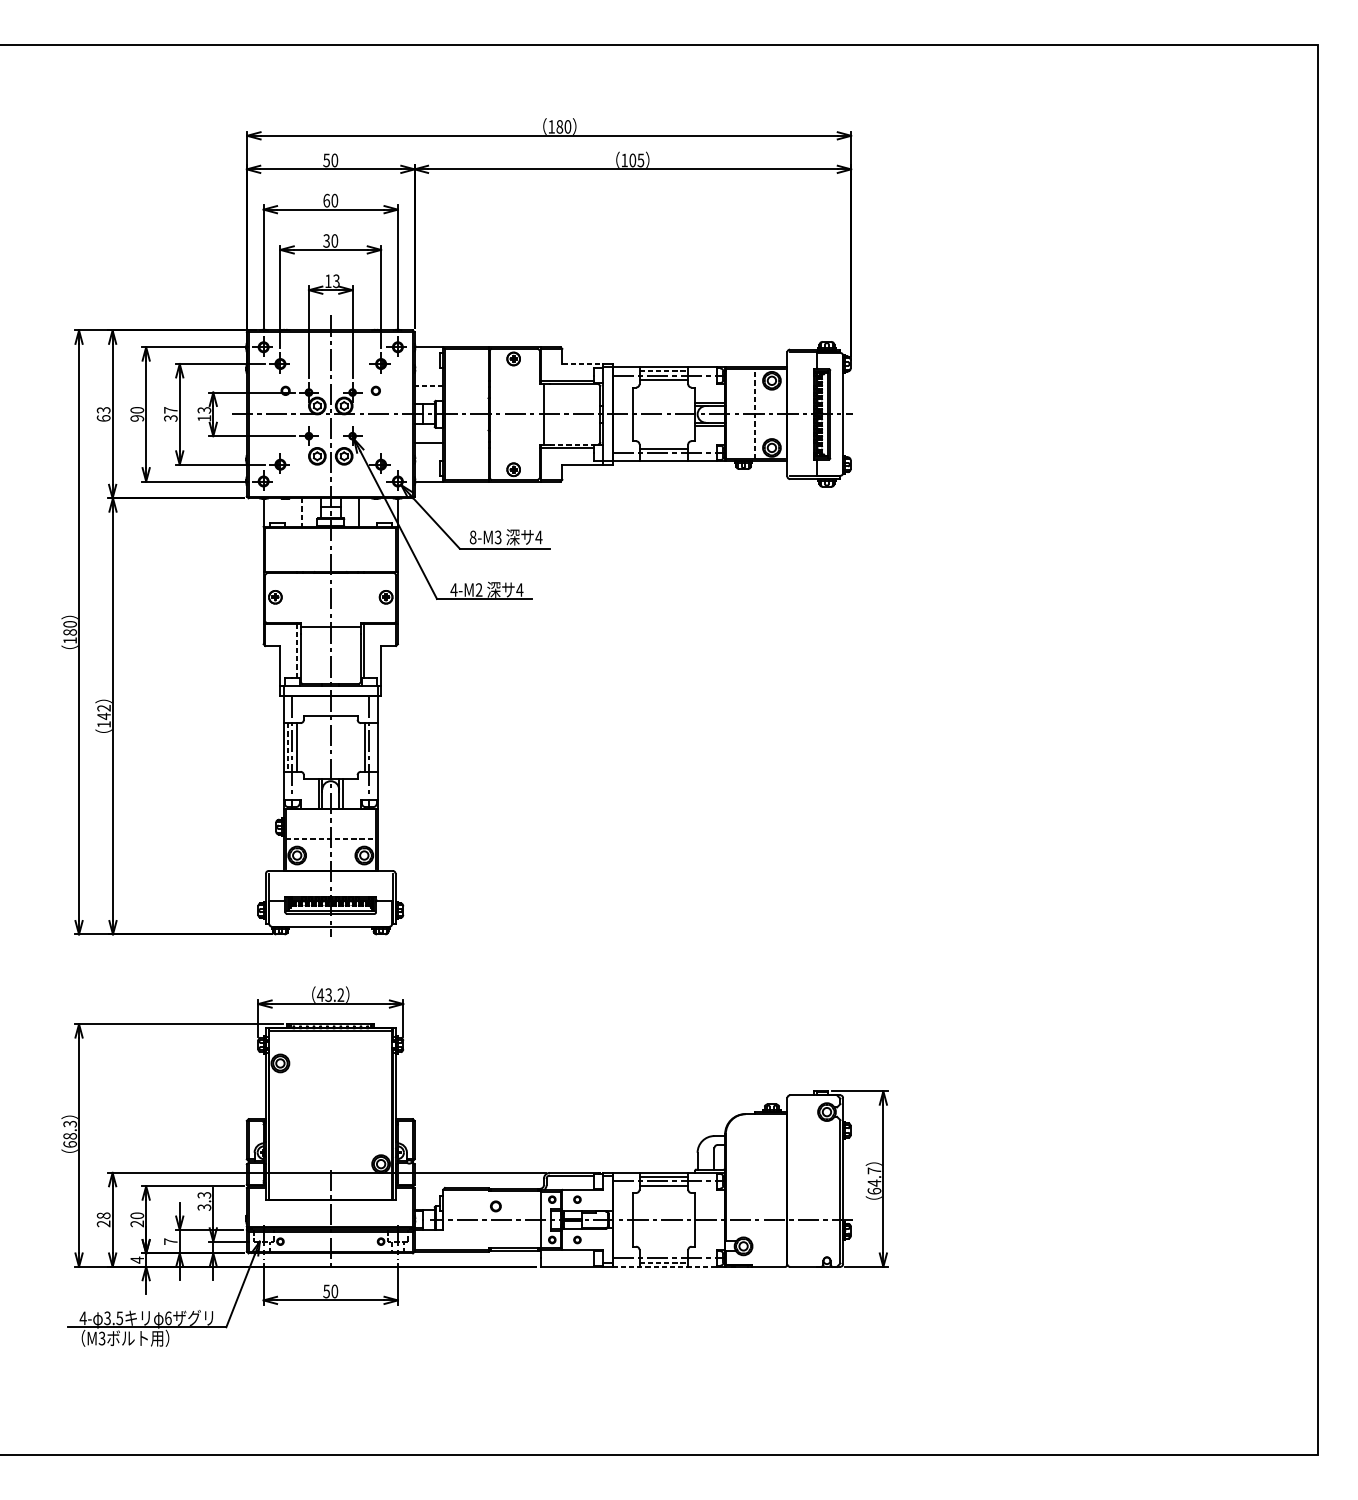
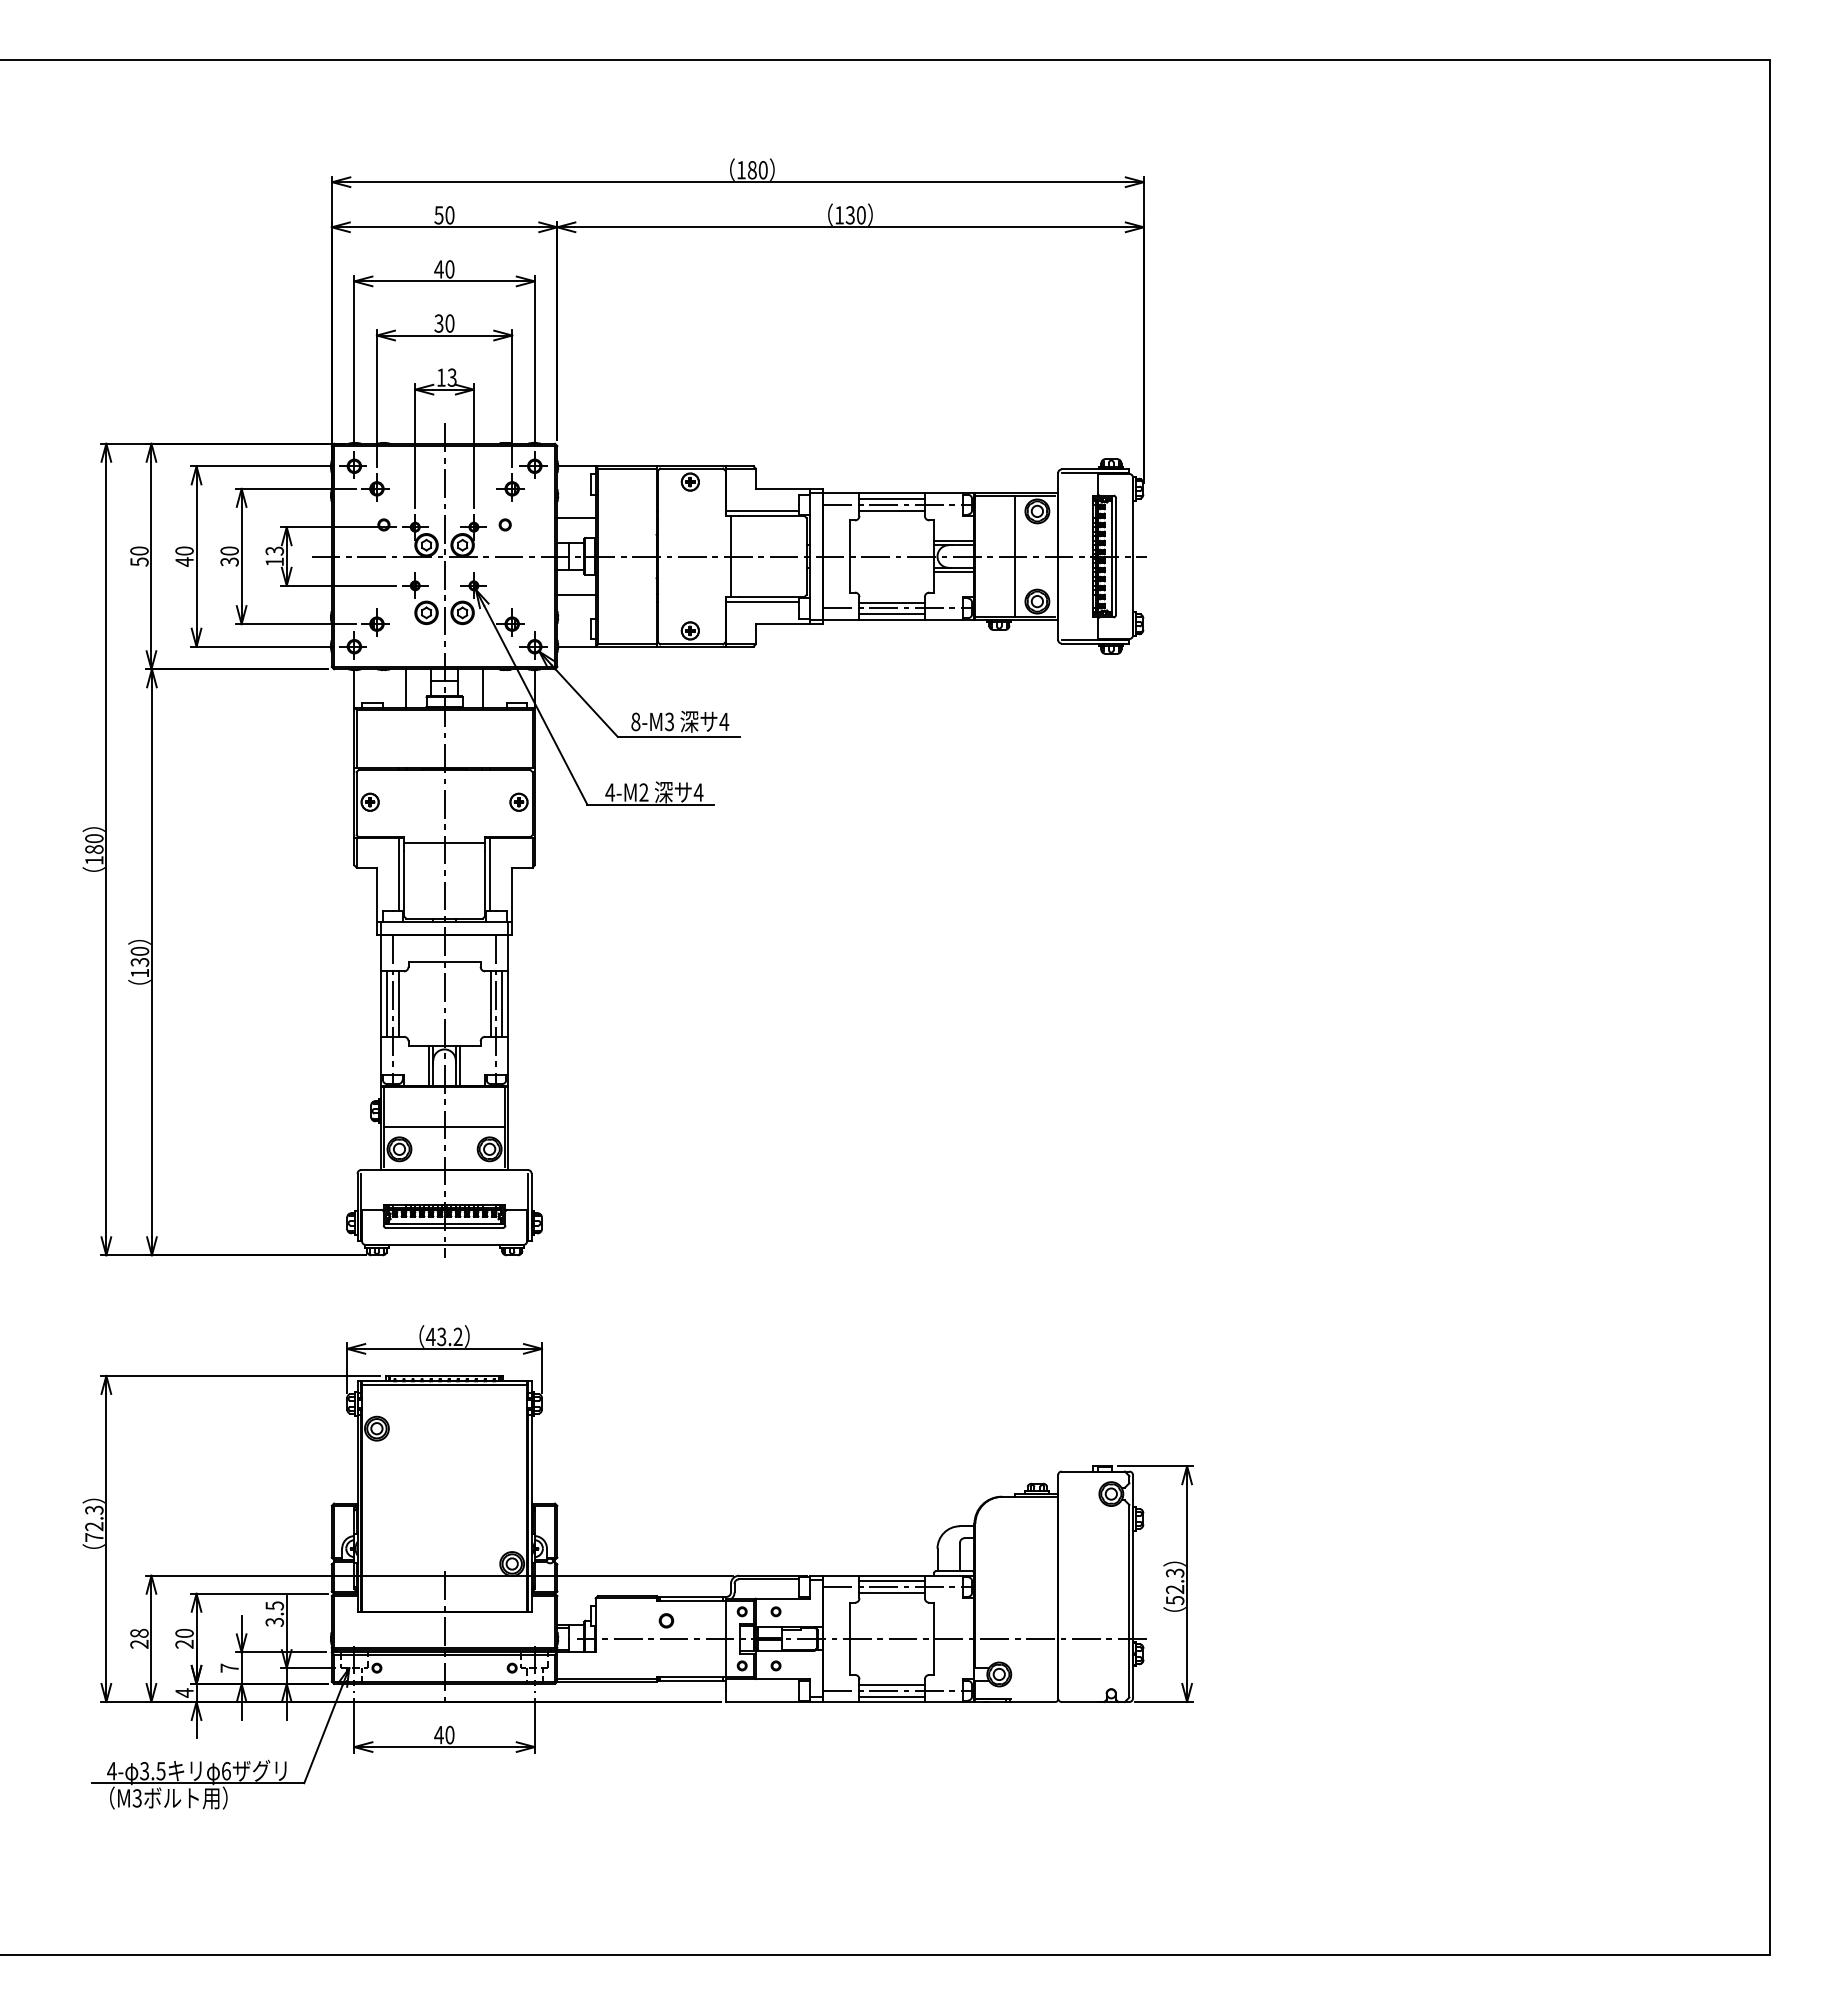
text: (636, 160) -> (855, 215), 105 -> 130
text: (326, 200) -> (438, 269), 60 -> 40
line: (582, 363) -> (783, 488), dashed -> solid
line: (664, 371) -> (892, 498), dashed -> solid
line: (428, 386) -> (576, 518), dashed -> solid
text: (170, 409) -> (229, 550), 37 -> 30
text: (103, 414) -> (139, 556), 63 -> 50
line: (754, 414) -> (1014, 556), dashed -> solid
text: (137, 418) -> (184, 561), 90 -> 40
line: (574, 444) -> (771, 597), dashed -> solid
line: (663, 457) -> (891, 614), added
line: (302, 512) -> (406, 688), dashed -> solid
line: (297, 650) -> (399, 873), dashed -> solid
text: (103, 712) -> (139, 956), 142 -> 130
line: (287, 747) -> (386, 1004), dashed -> solid
line: (373, 747) -> (502, 1003), added
line: (331, 838) -> (445, 1126), dashed -> solid
text: (70, 1139) -> (94, 1531), 68.3 -> 72.3
text: (873, 1180) -> (1174, 1586), 64.7 -> 52.3
text: (204, 1195) -> (274, 1605), 3.3 -> 3.5
line: (663, 1253) -> (891, 1684), added
line: (664, 1262) -> (892, 1696), dashed -> solid
line: (664, 1267) -> (893, 1702), dashed -> solid
text: (326, 1291) -> (438, 1735), 50 -> 40

